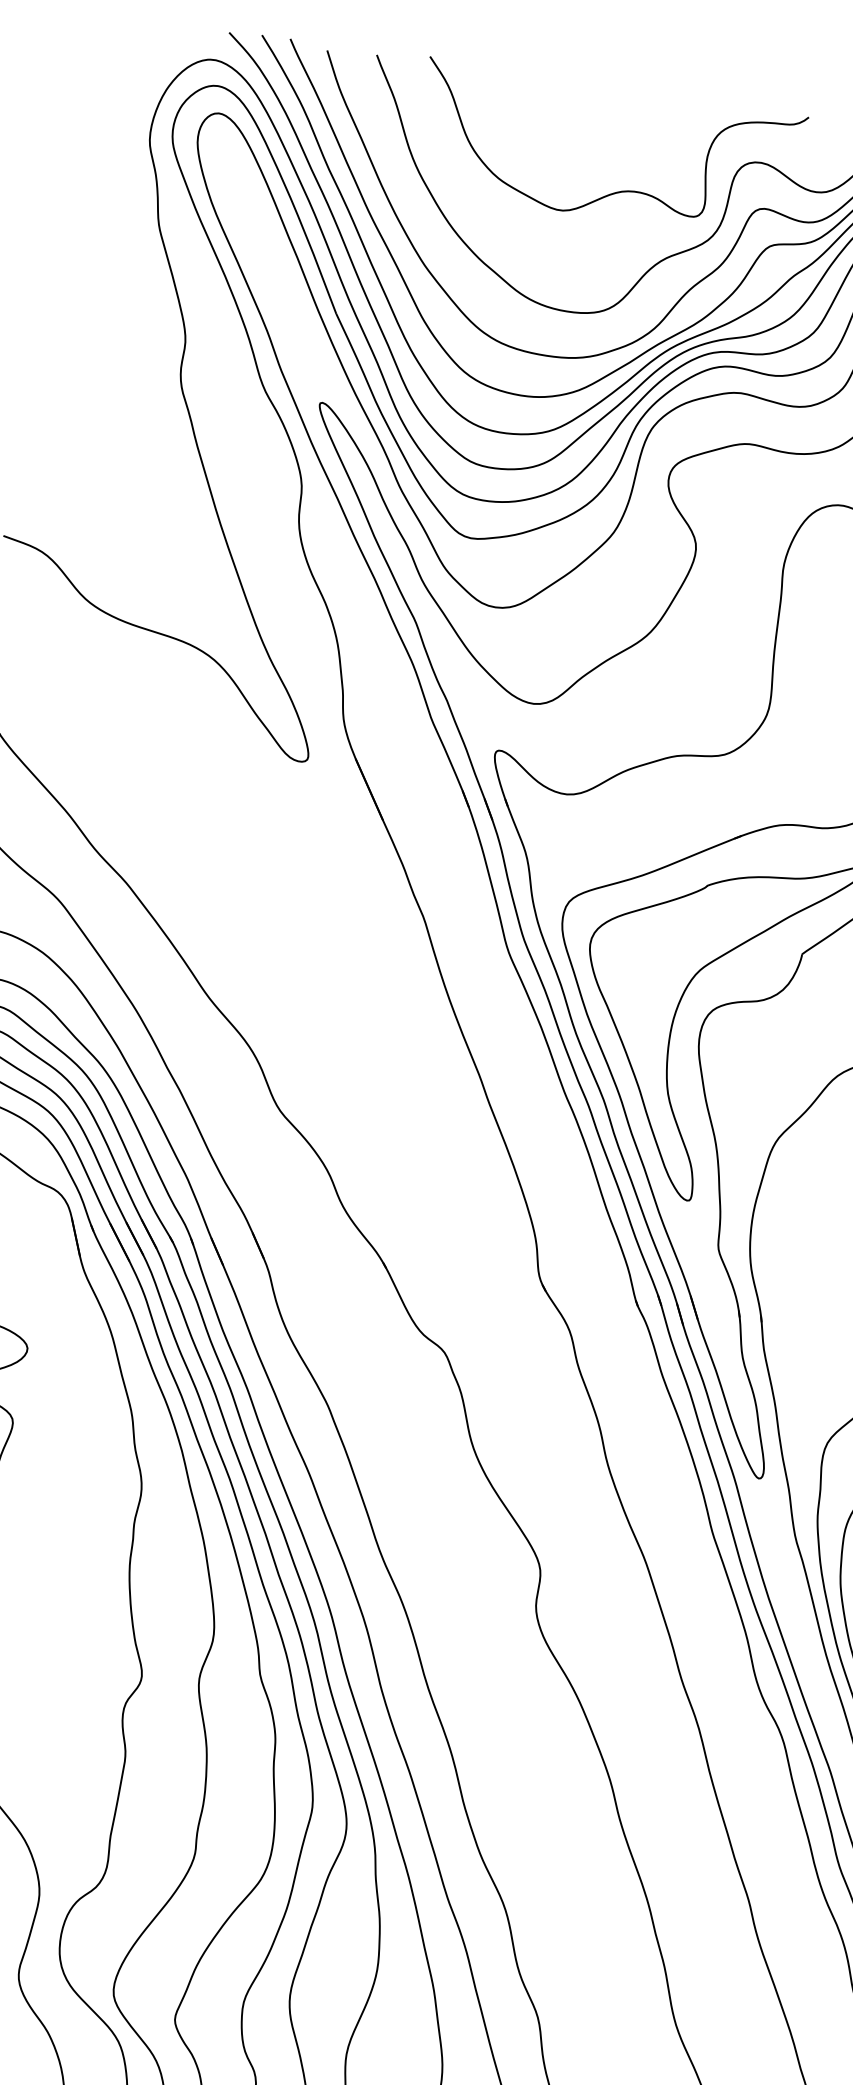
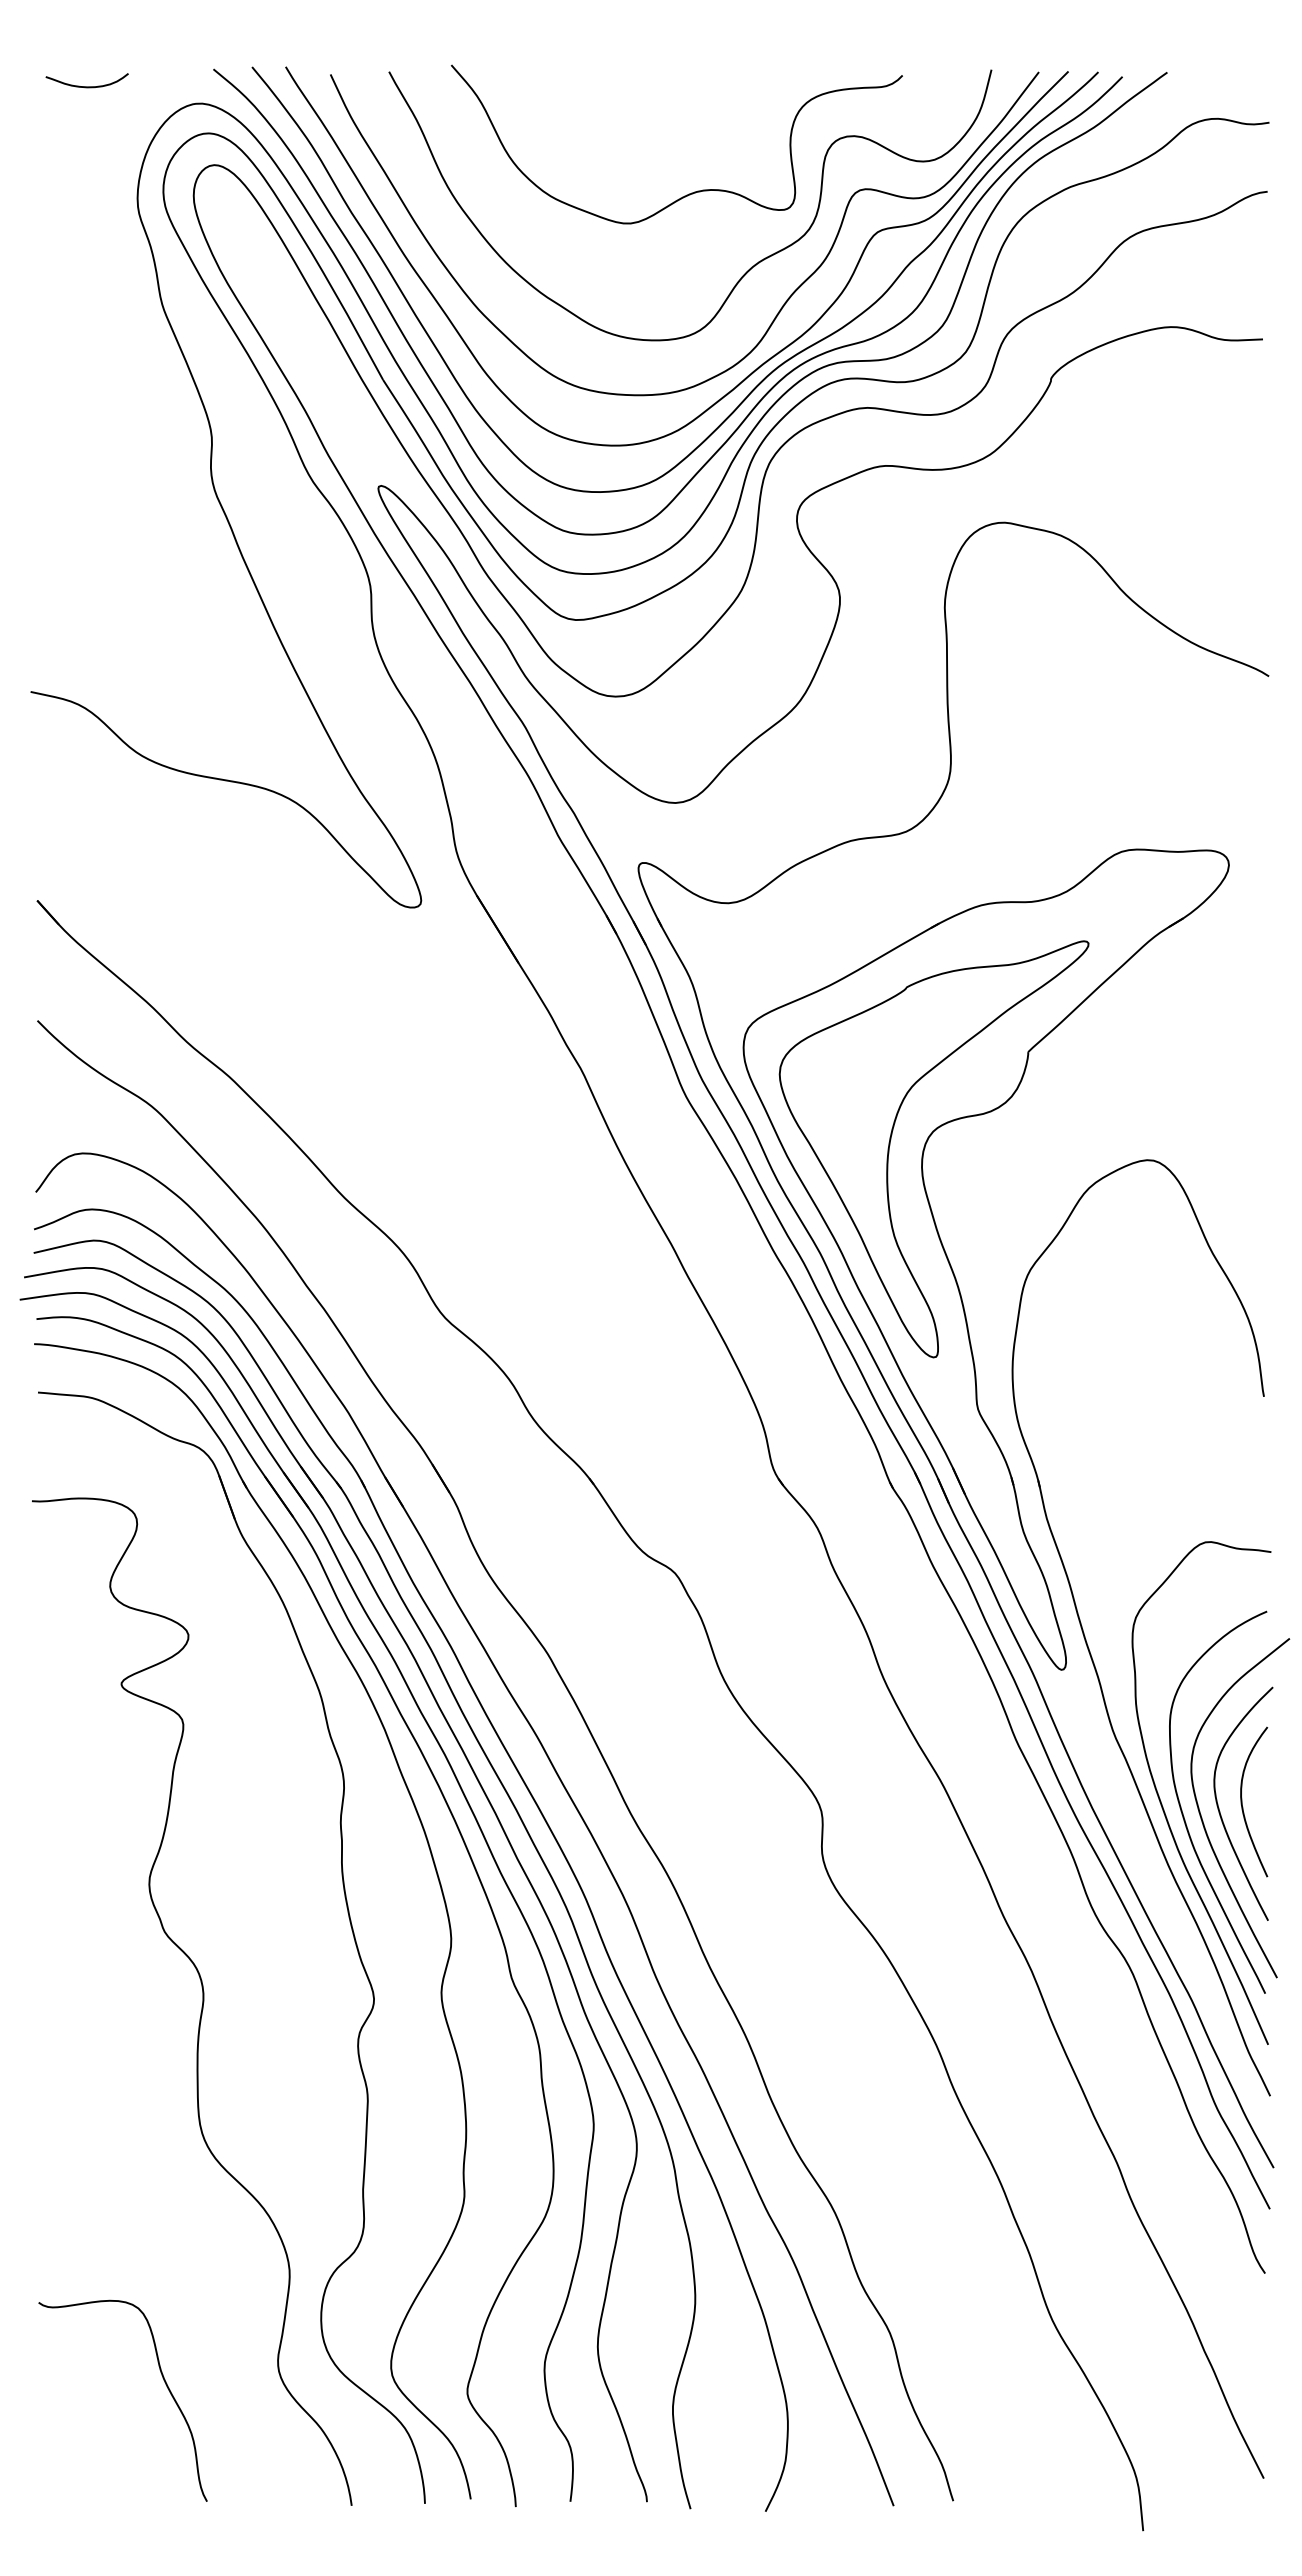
curve: (120, 32) -> (86, 86), added

